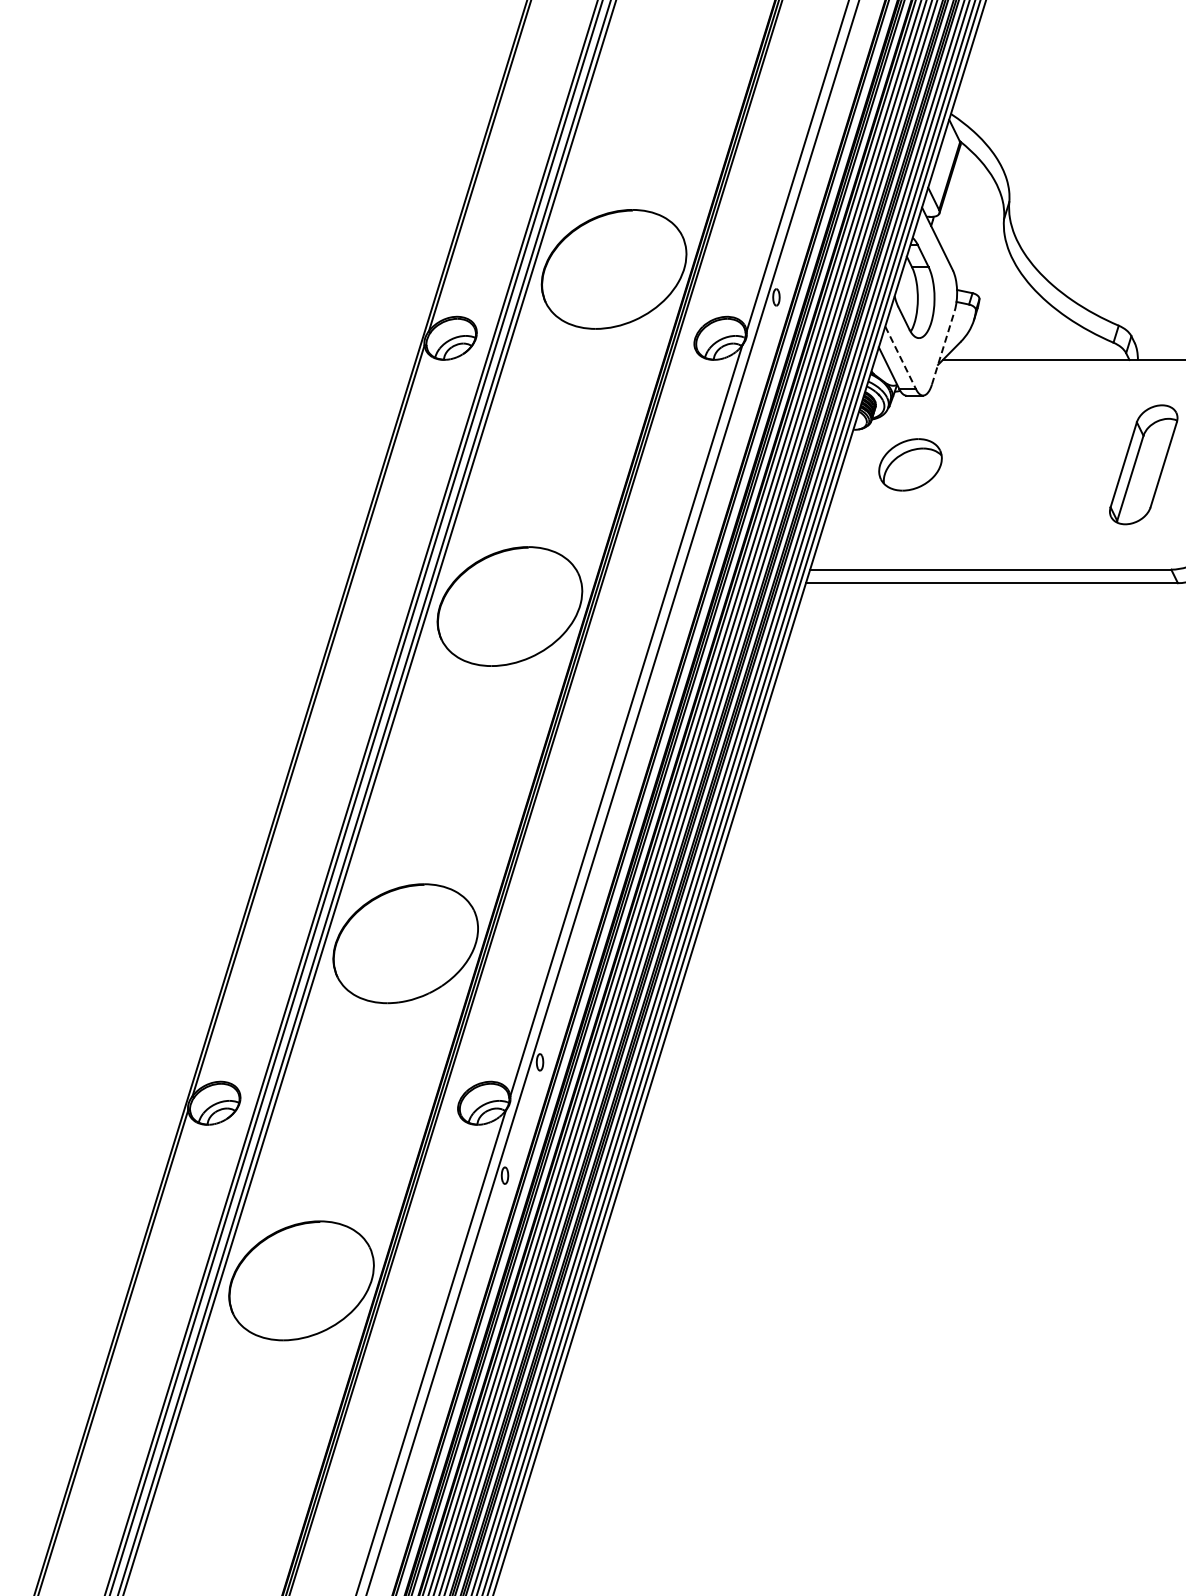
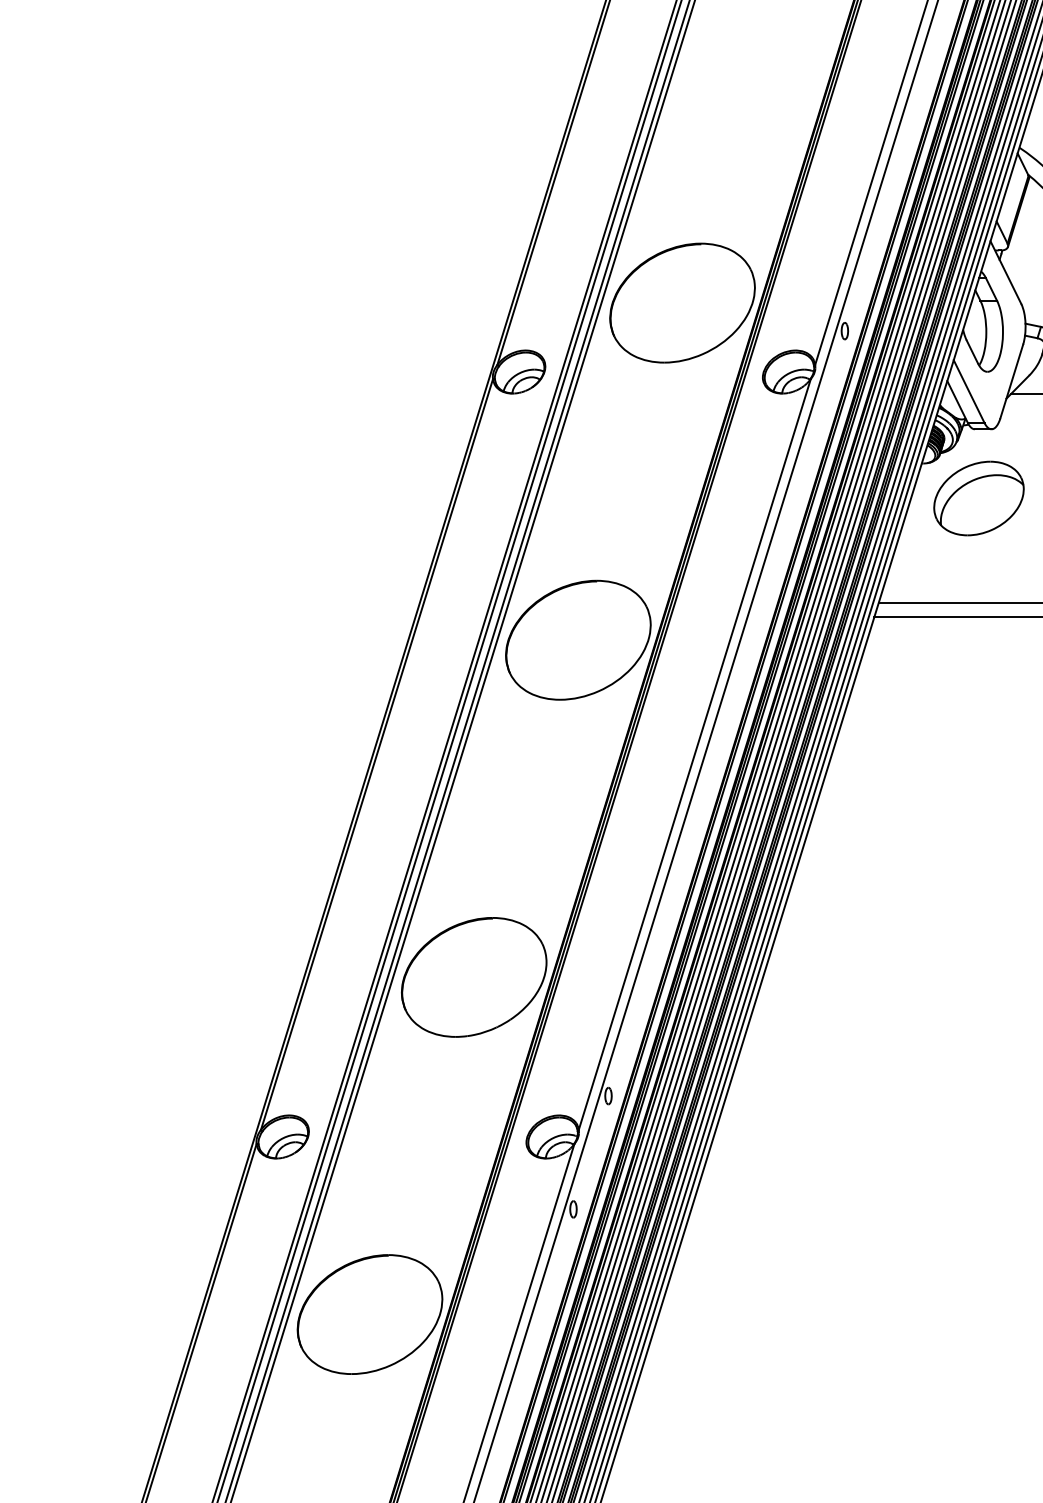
line: (943, 347) -> (1011, 381), dashed -> solid
line: (900, 357) -> (968, 391), dashed -> solid
part: (910, 464) -> (978, 498), size x1.43

